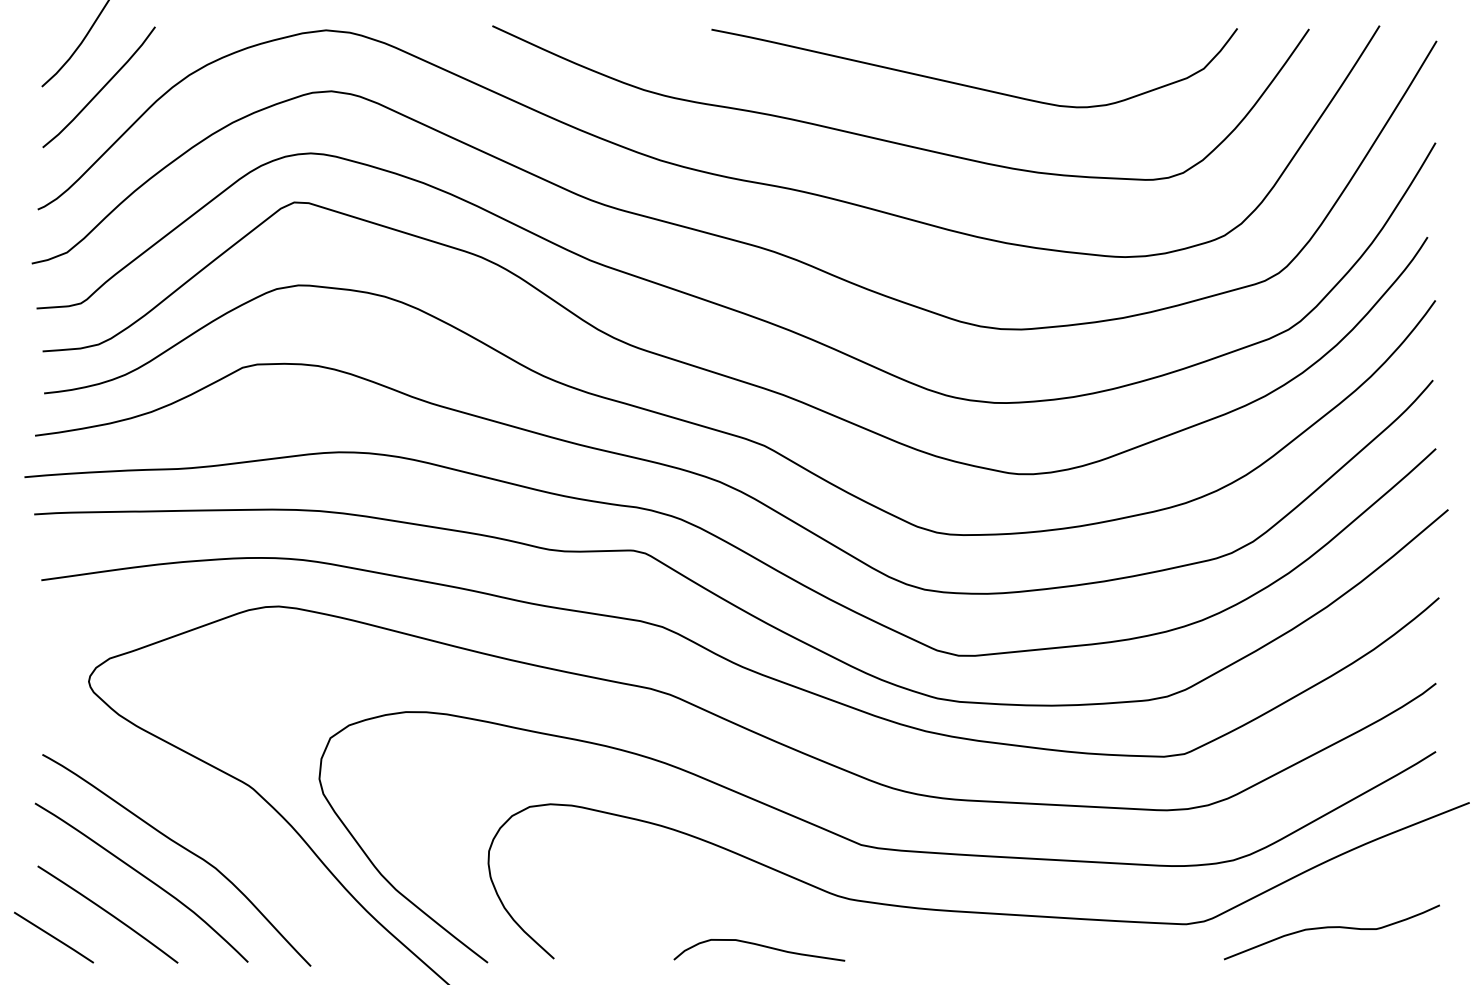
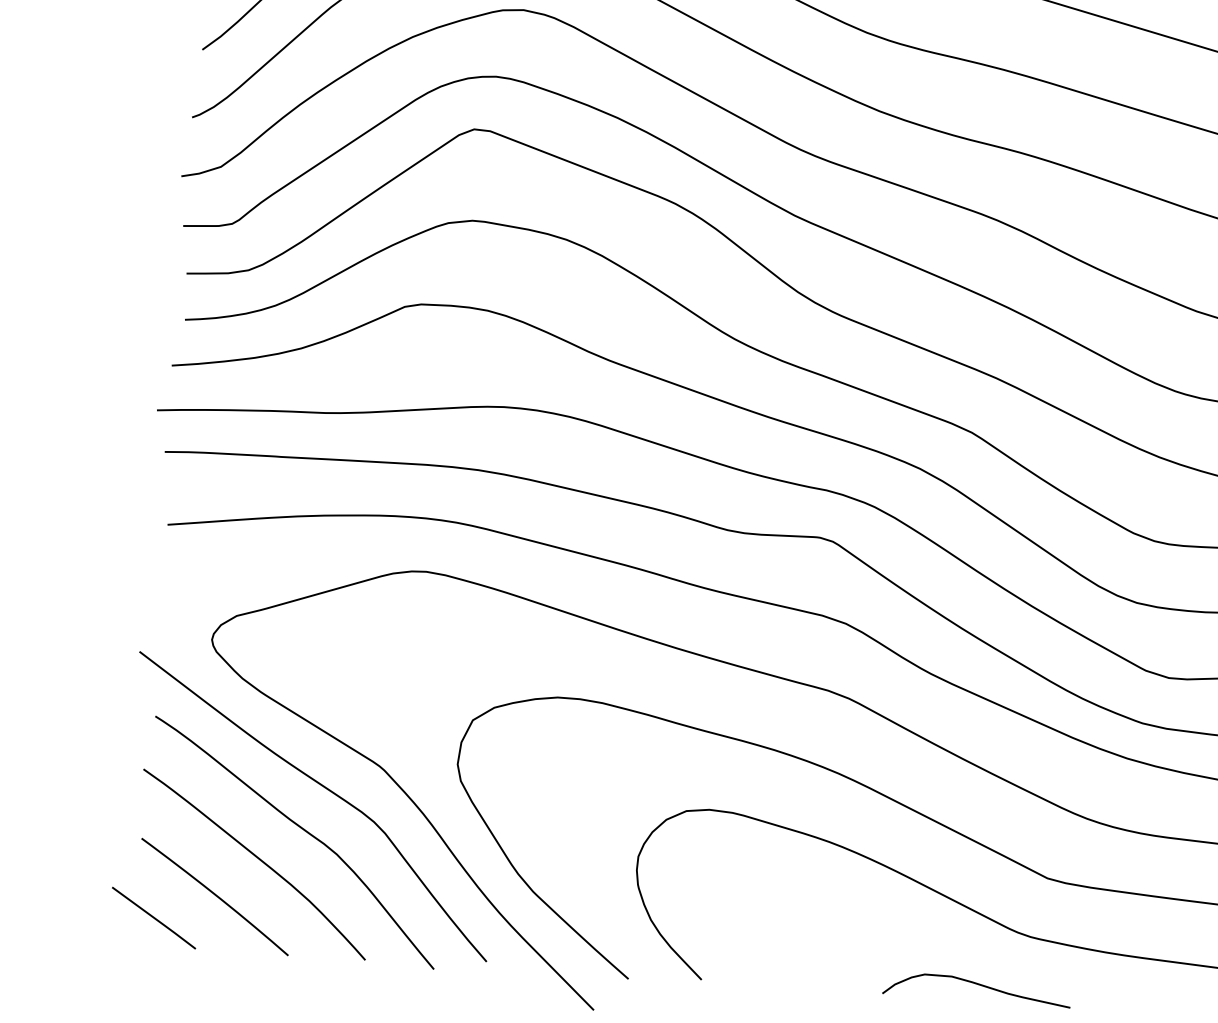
curve: (198, 808) -> (322, 787), added
curve: (760, 946) -> (978, 985), moved

